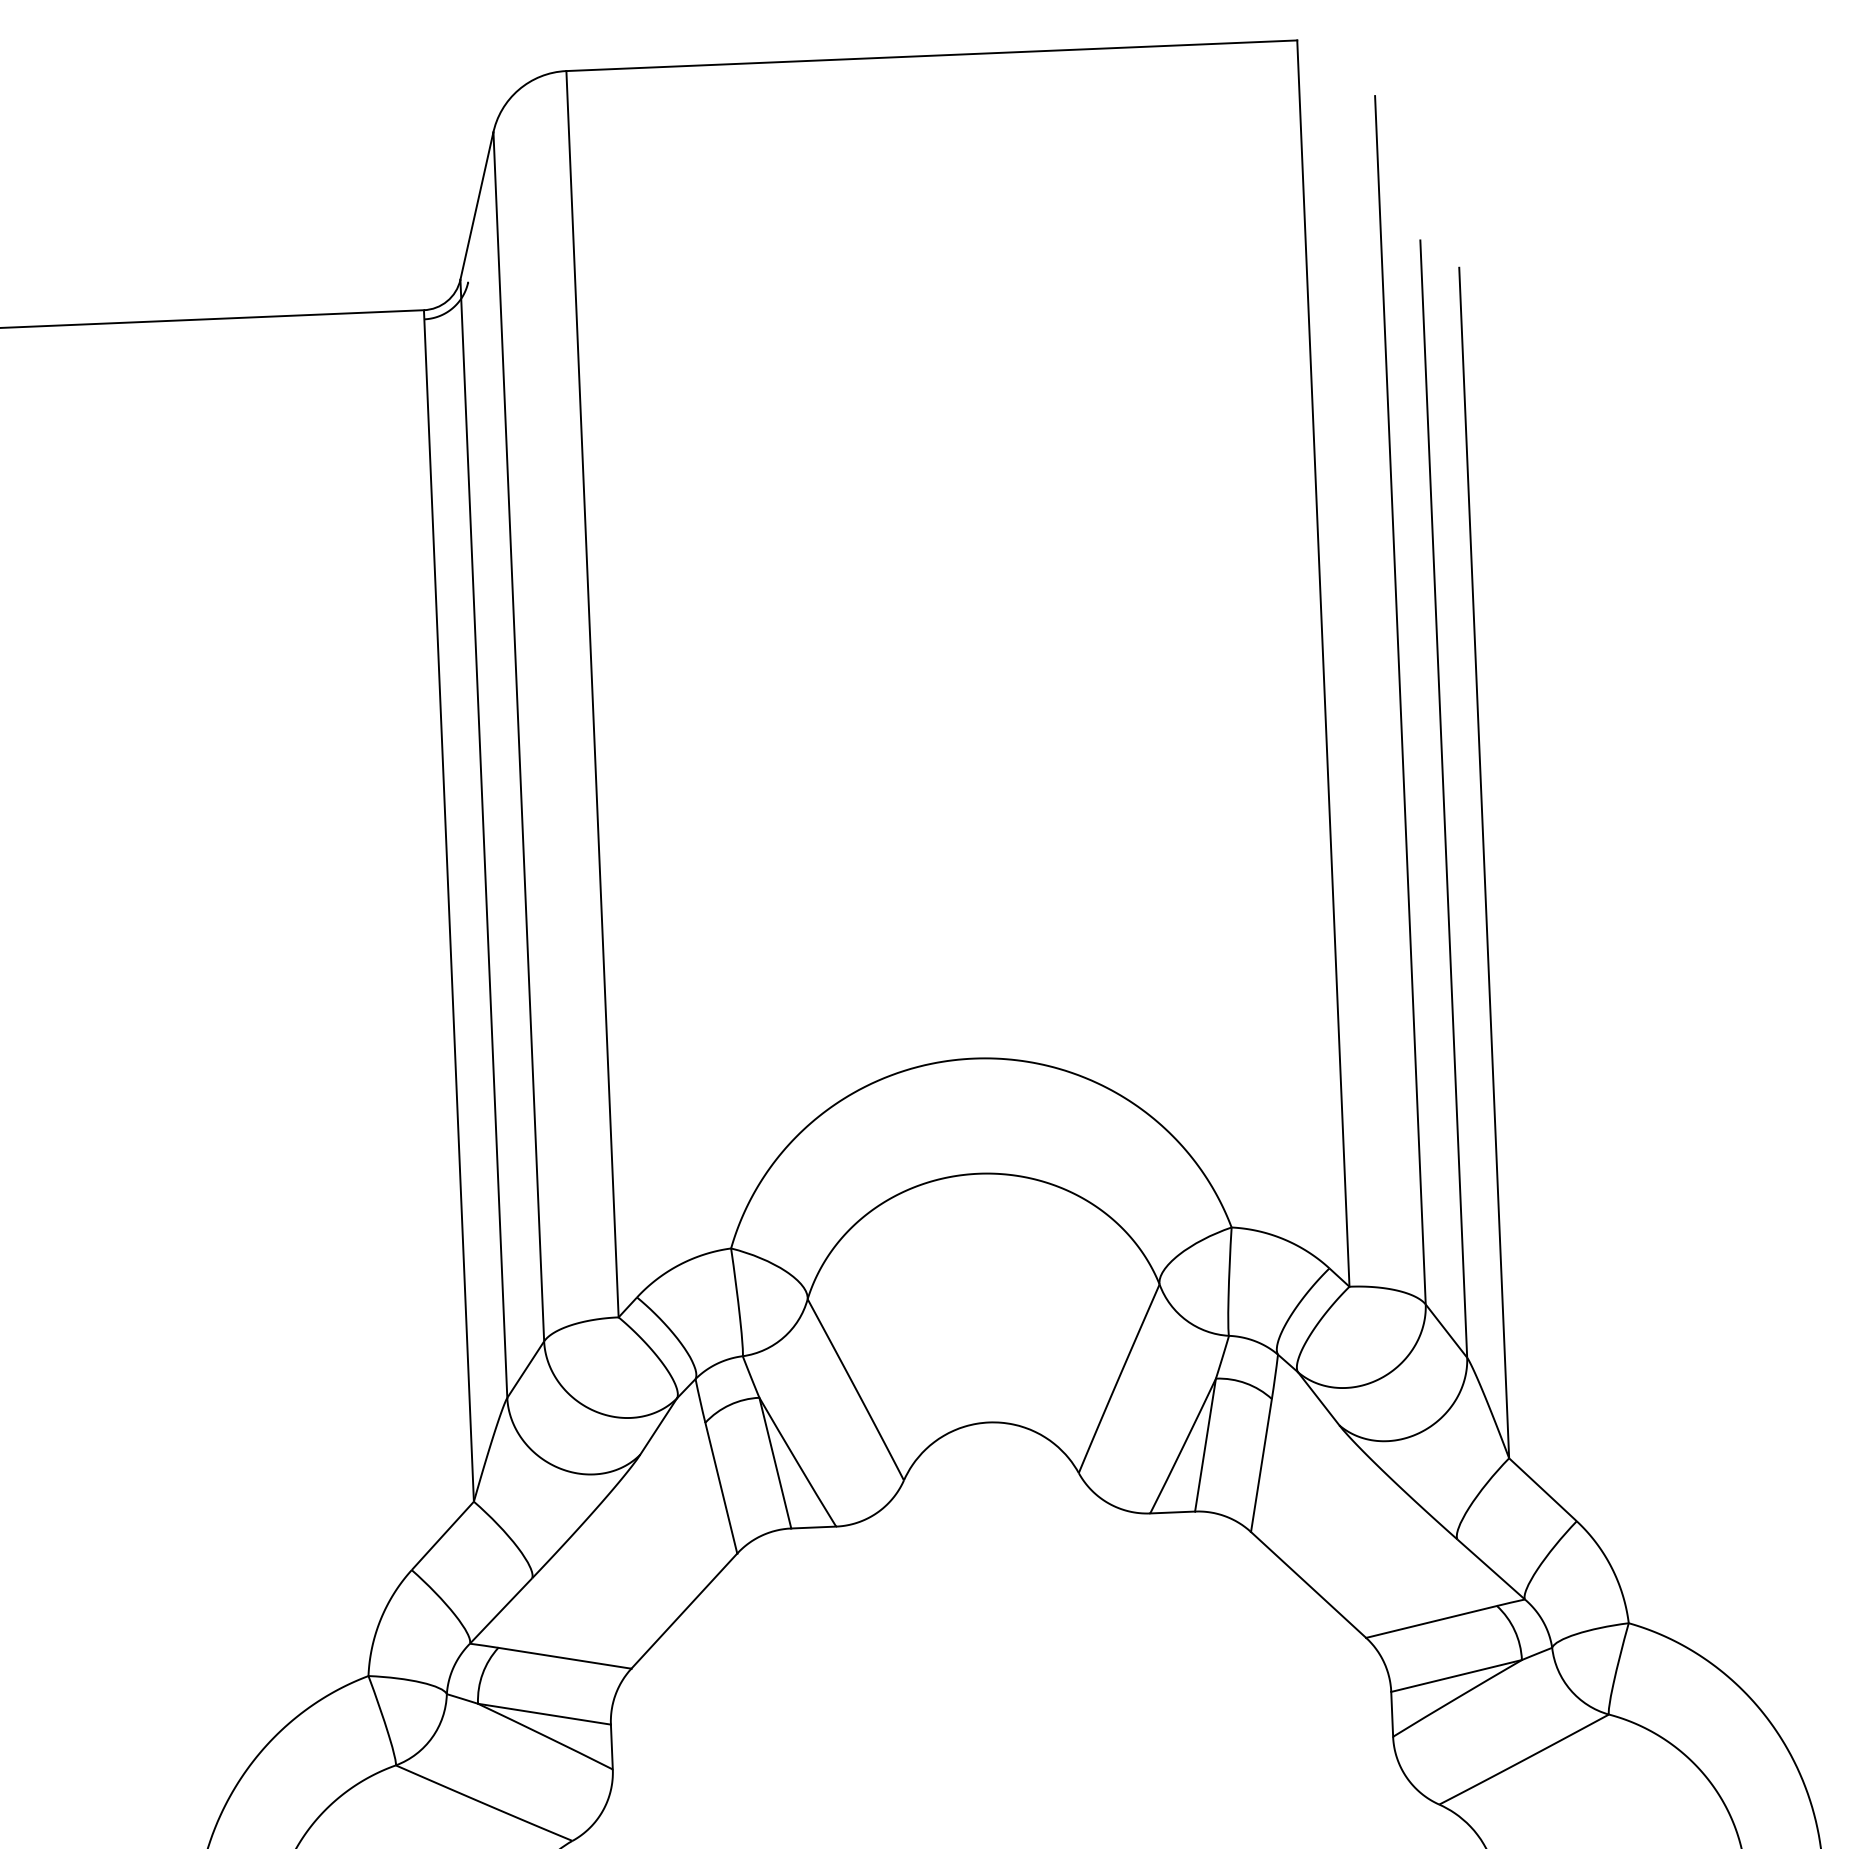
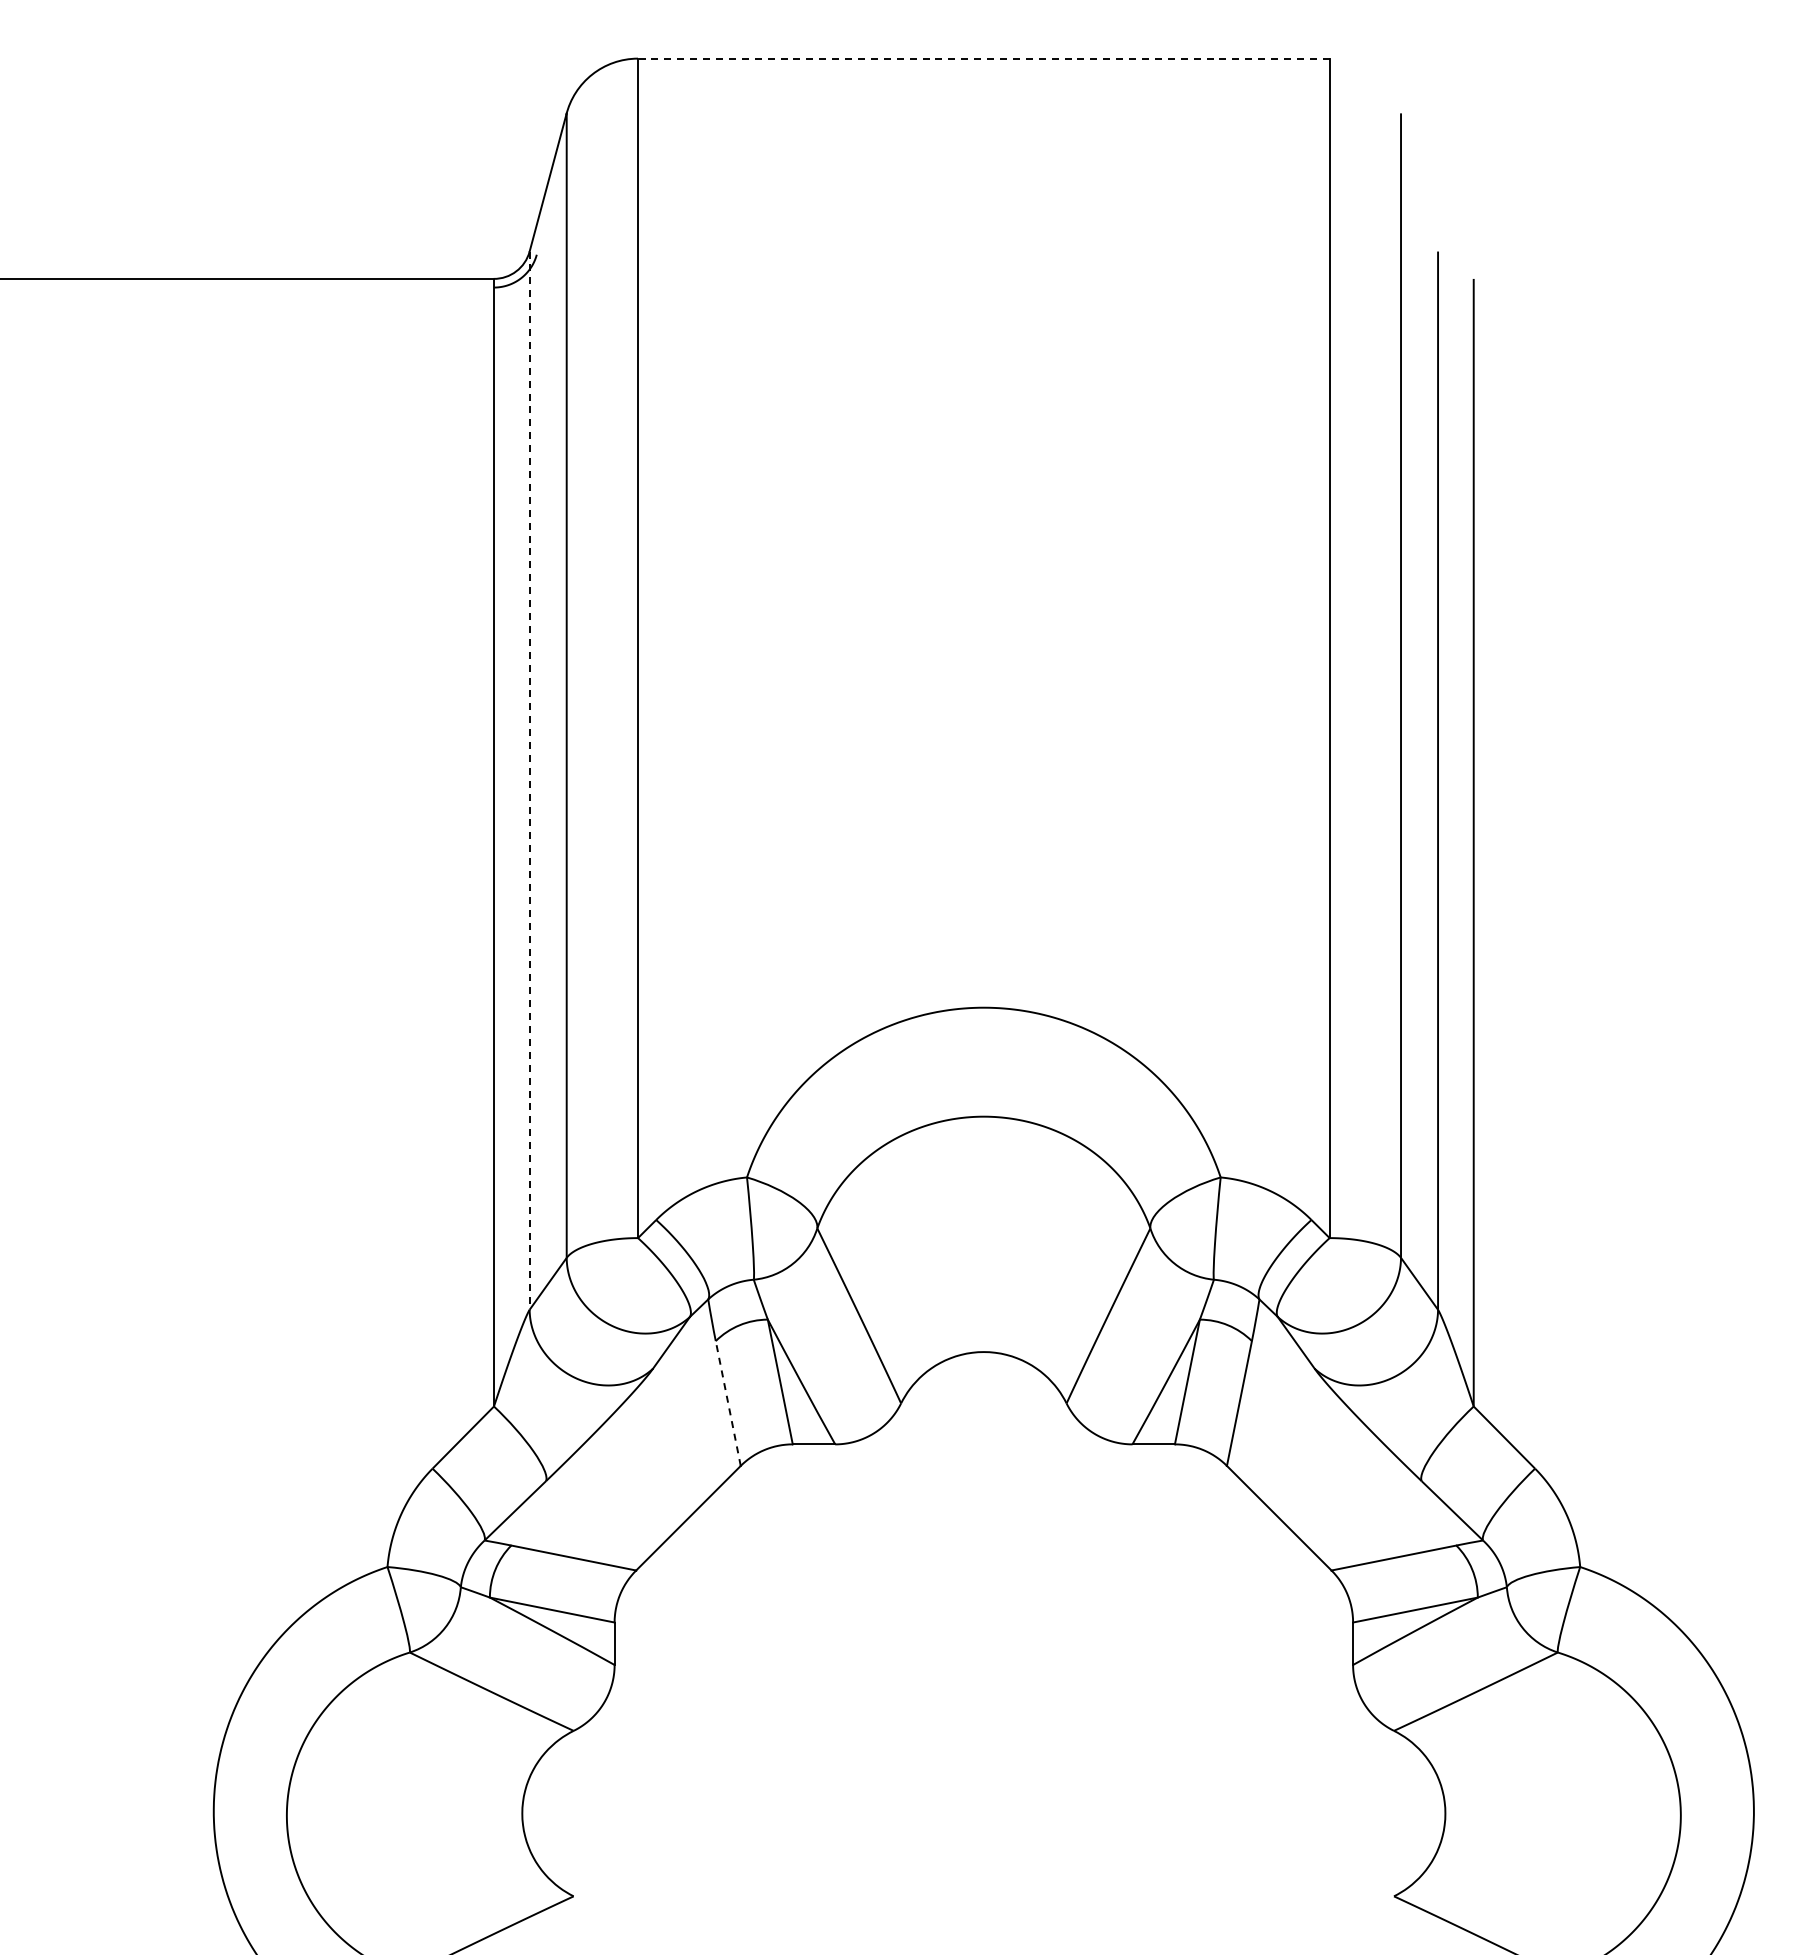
line: (931, 55) -> (983, 58), solid -> dashed
line: (483, 839) -> (529, 781), solid -> dashed
line: (721, 1488) -> (728, 1403), solid -> dashed

